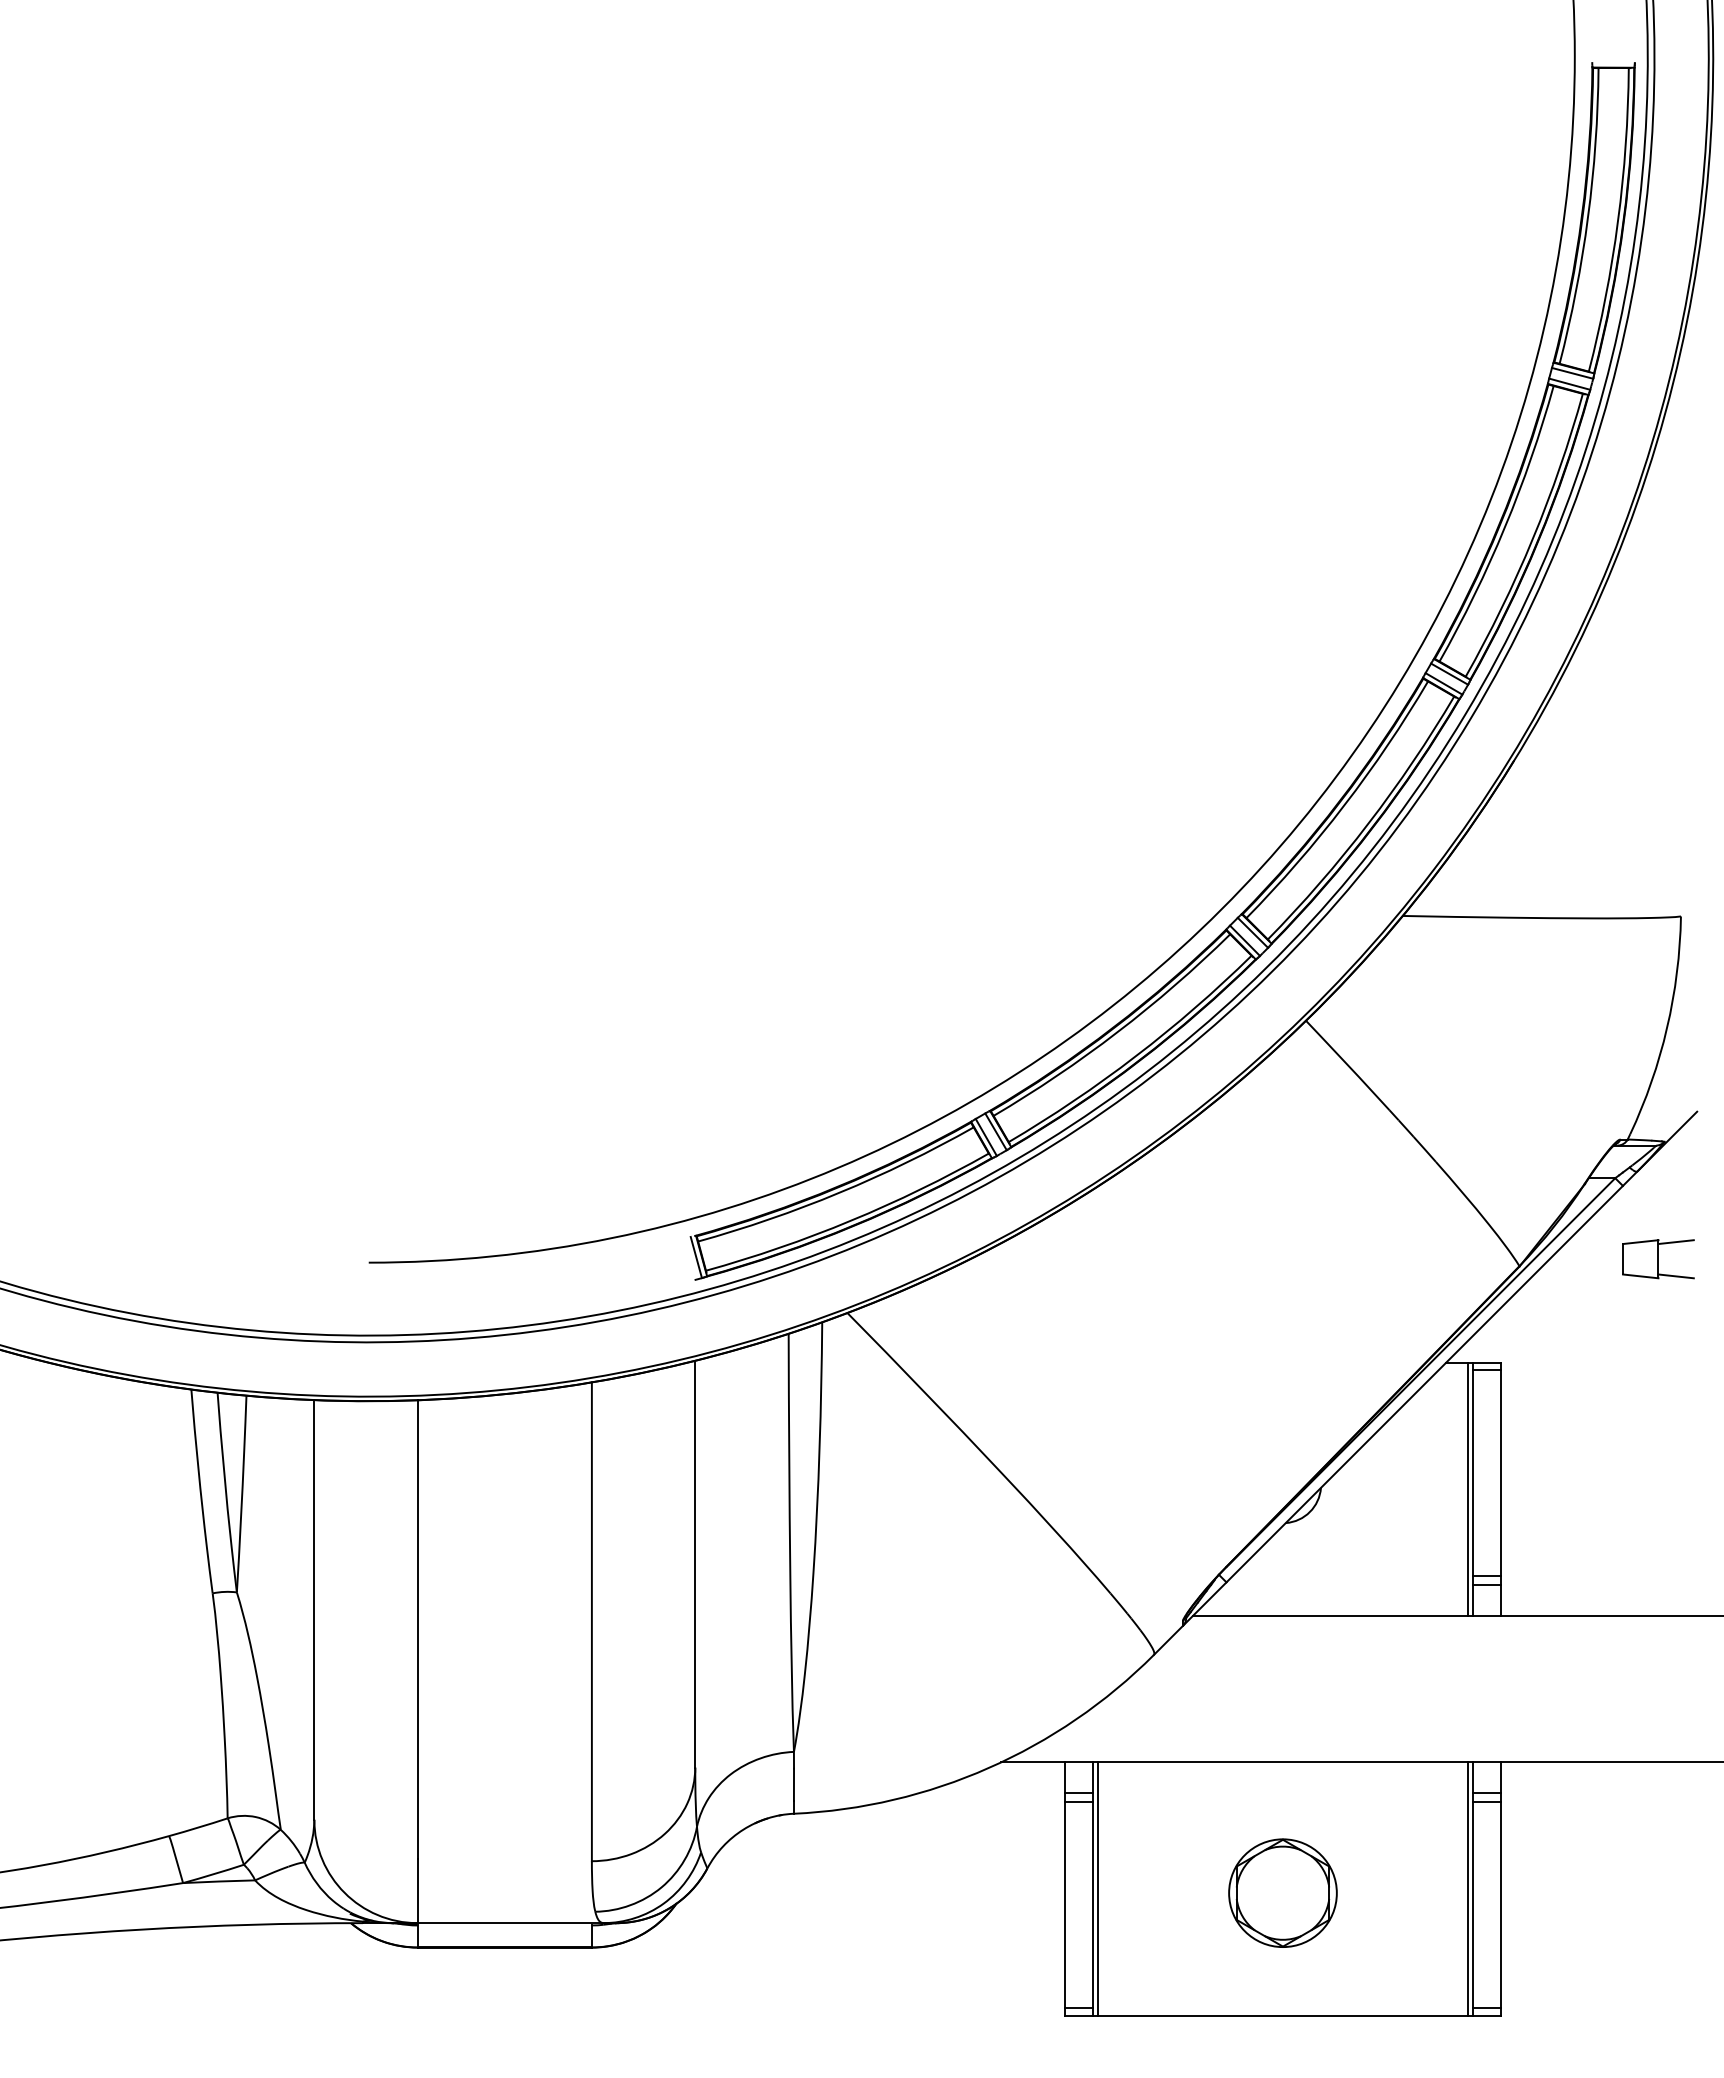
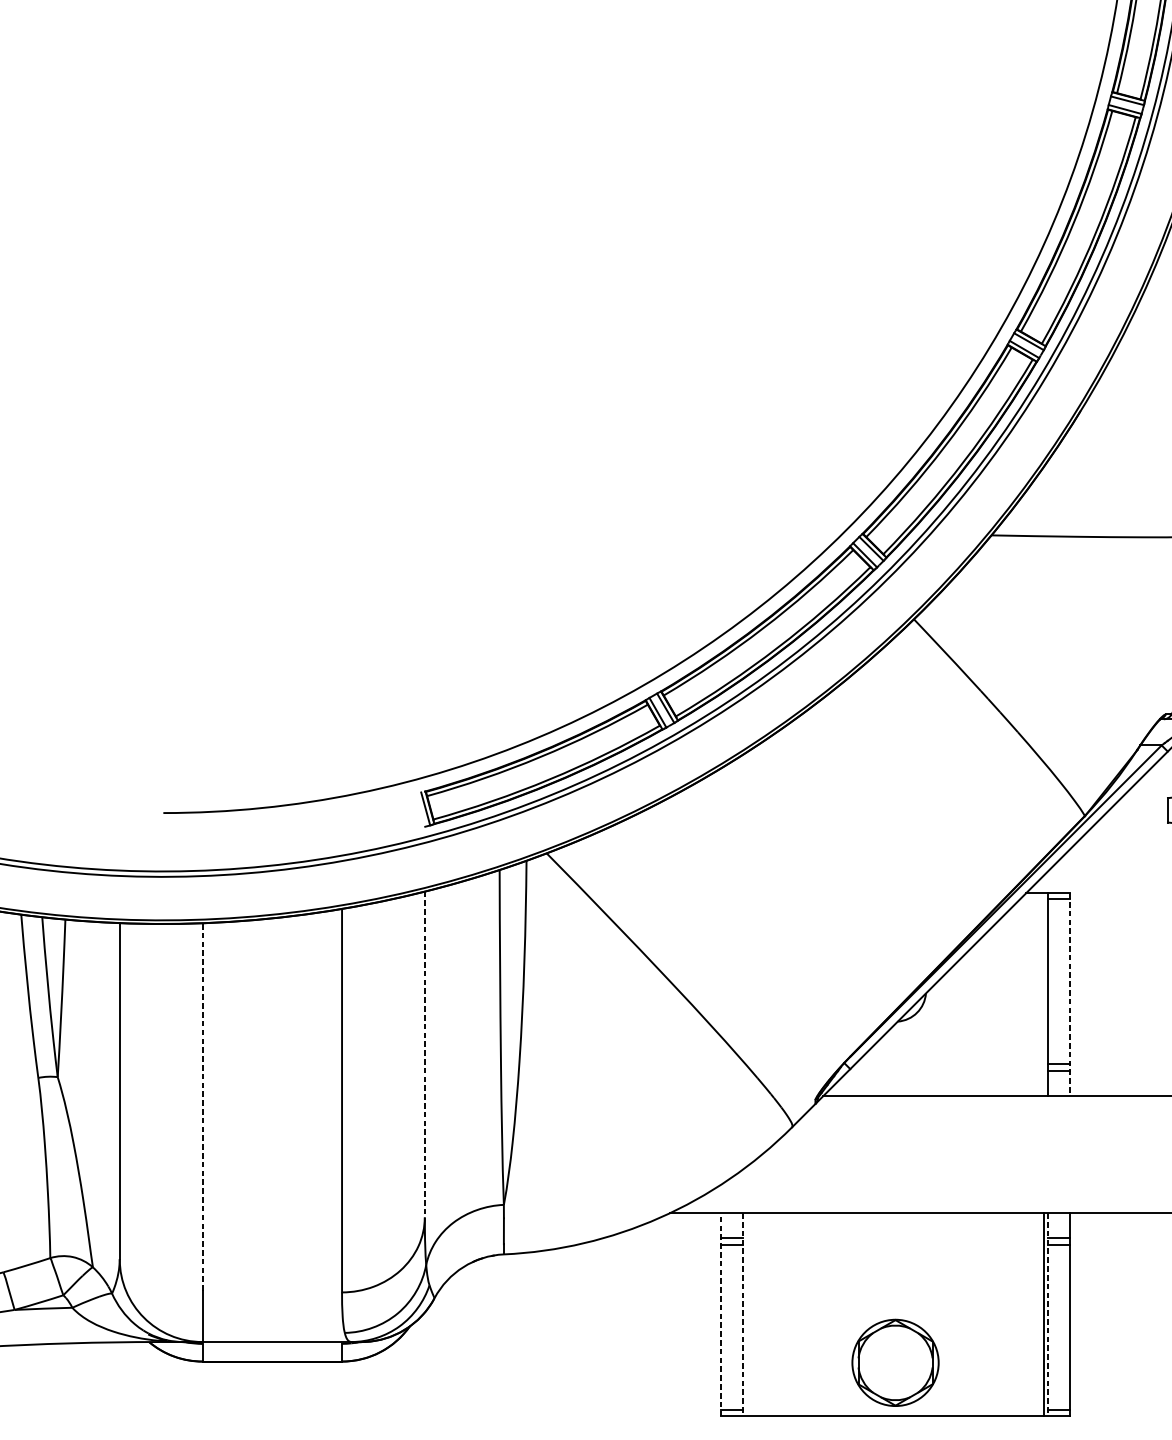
line: (1468, 1488) -> (1044, 993), removed
line: (1500, 1489) -> (1069, 994), solid -> dashed
line: (695, 1564) -> (425, 1054), solid -> dashed
line: (417, 1629) -> (202, 1106), solid -> dashed
line: (1097, 1888) -> (746, 1314), removed
line: (1065, 1889) -> (721, 1315), solid -> dashed
line: (1092, 1889) -> (742, 1315), solid -> dashed
line: (1473, 1889) -> (1048, 1315), solid -> dashed
part: (1282, 1892) -> (895, 1362), moved

